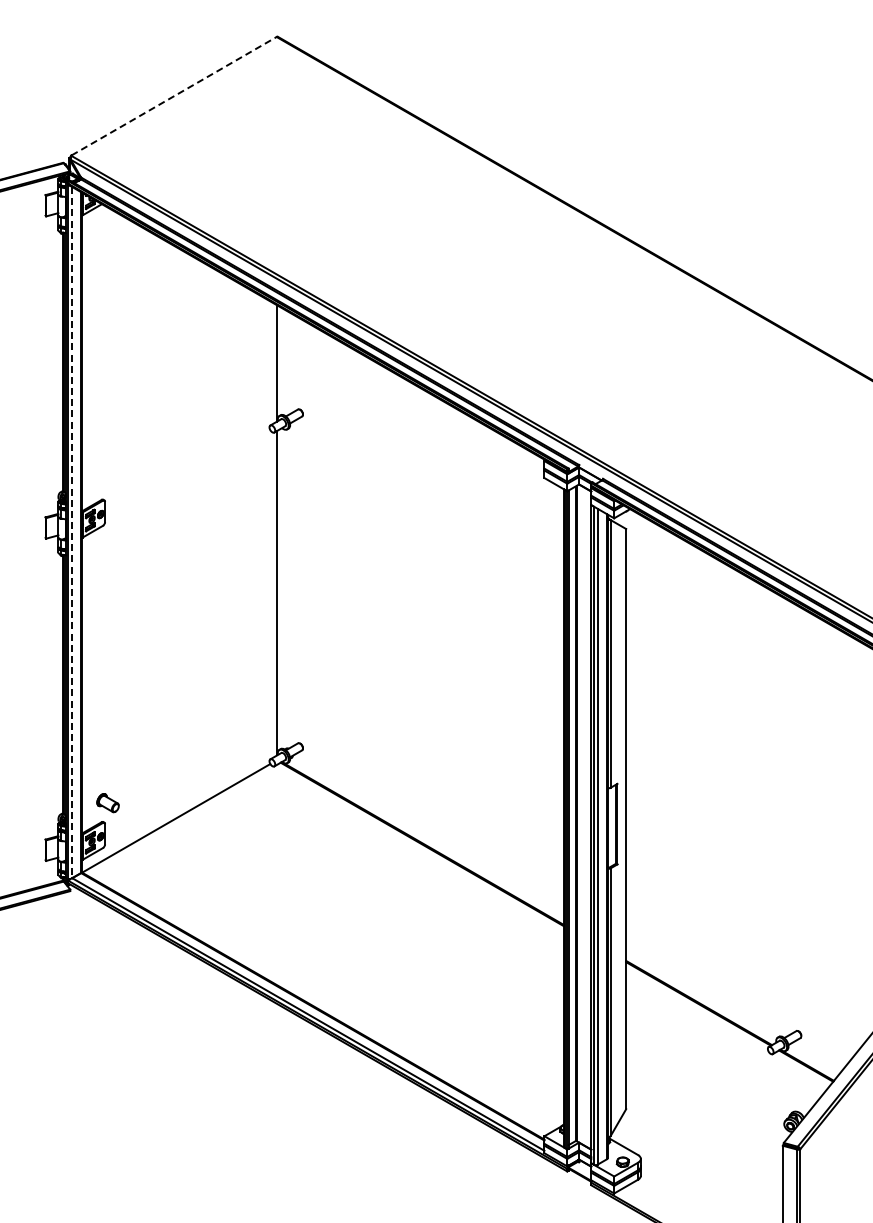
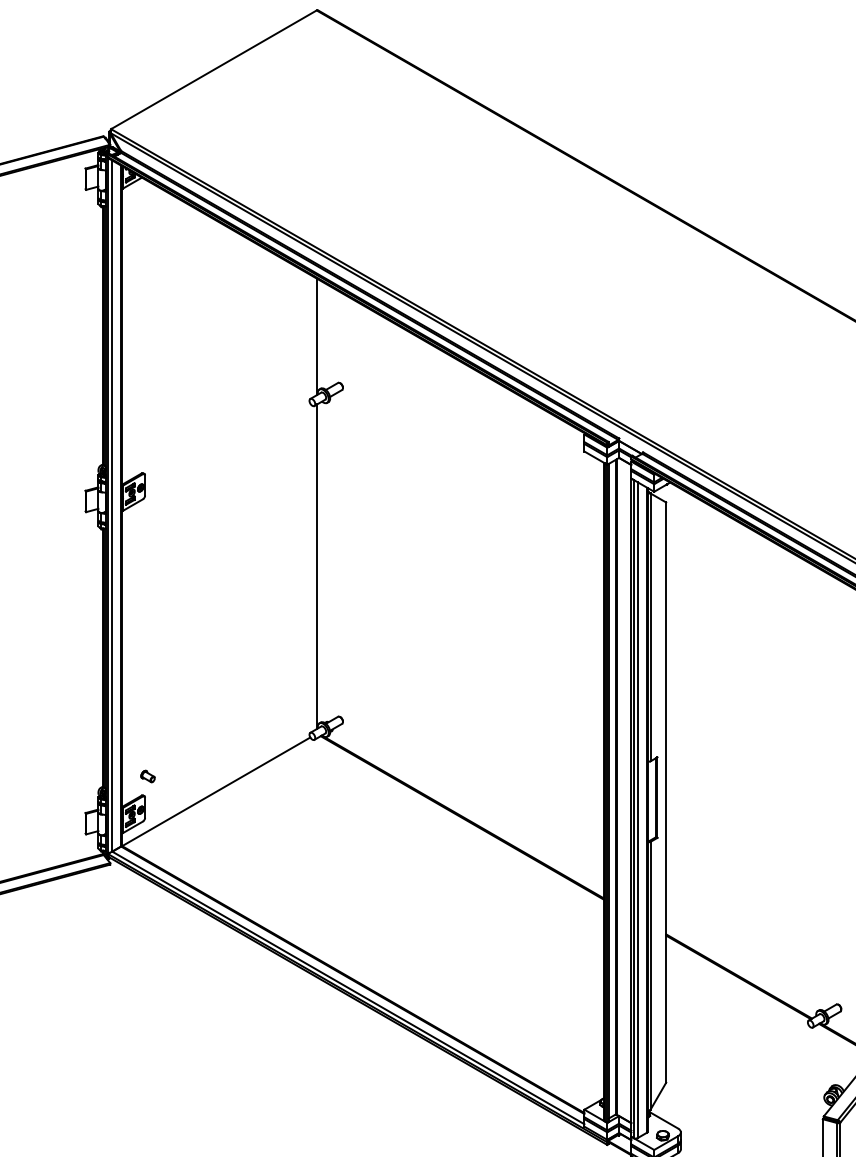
line: (174, 95) -> (214, 68), dashed -> solid
line: (72, 533) -> (112, 506), dashed -> solid
part: (107, 802) -> (147, 775), size x0.62

